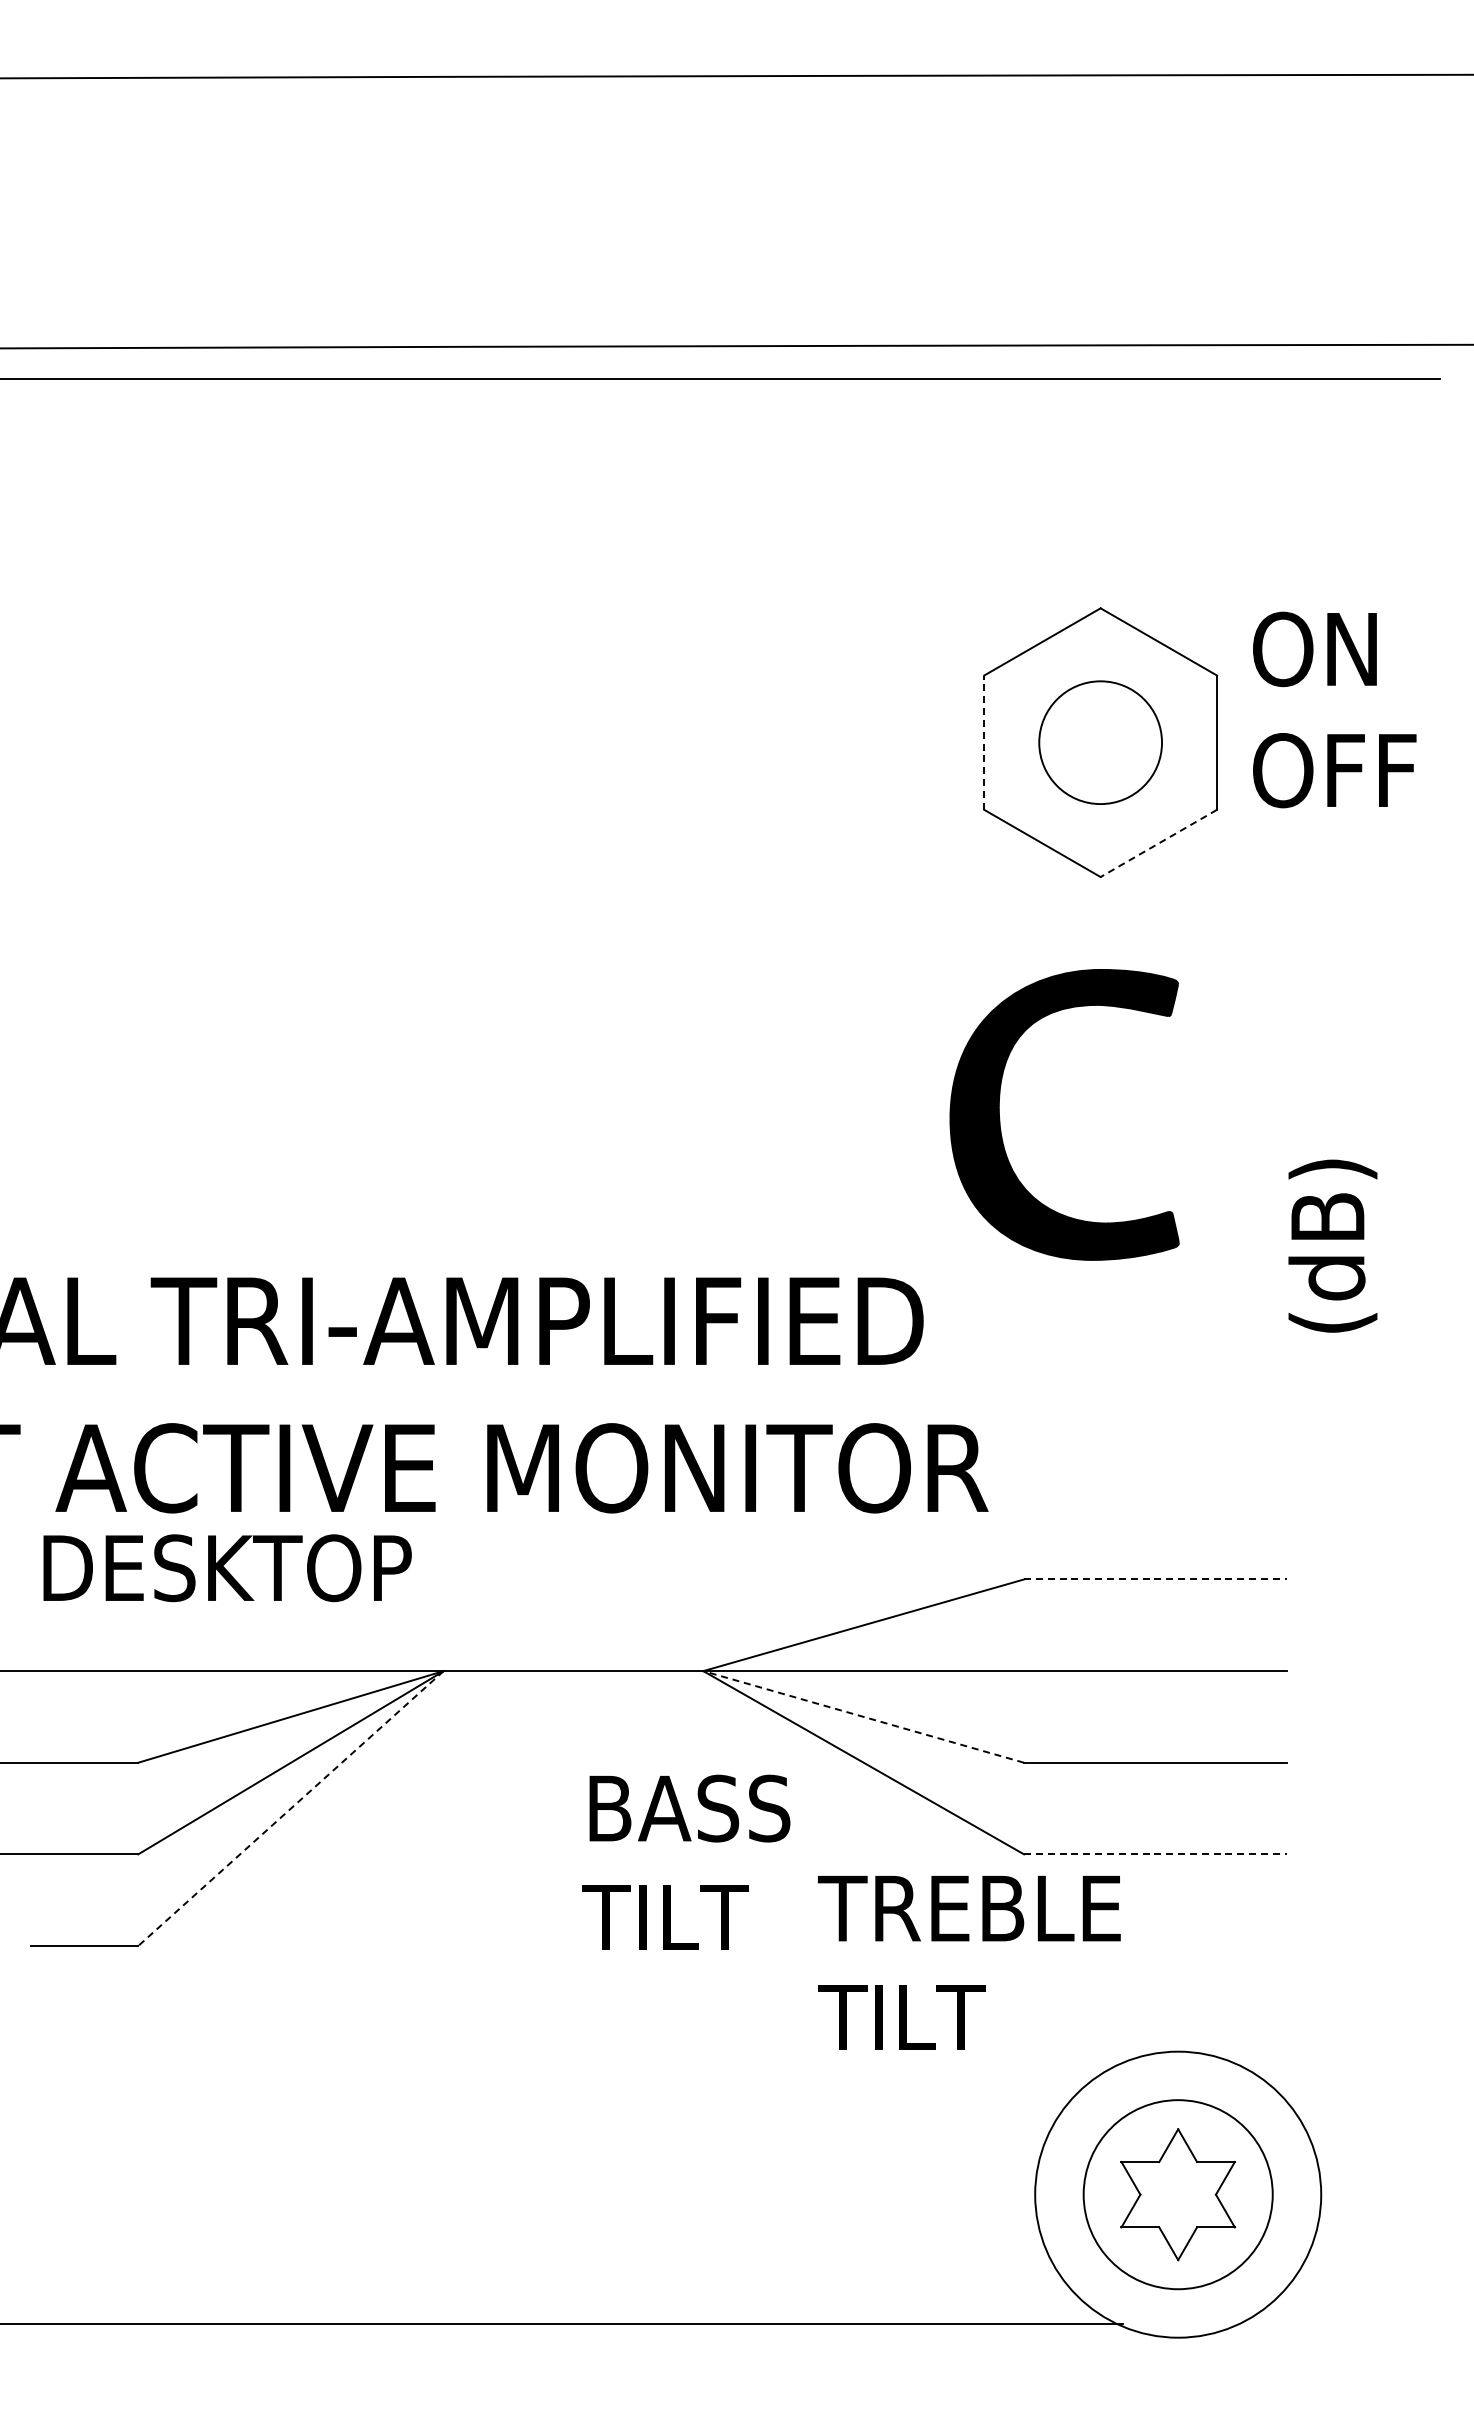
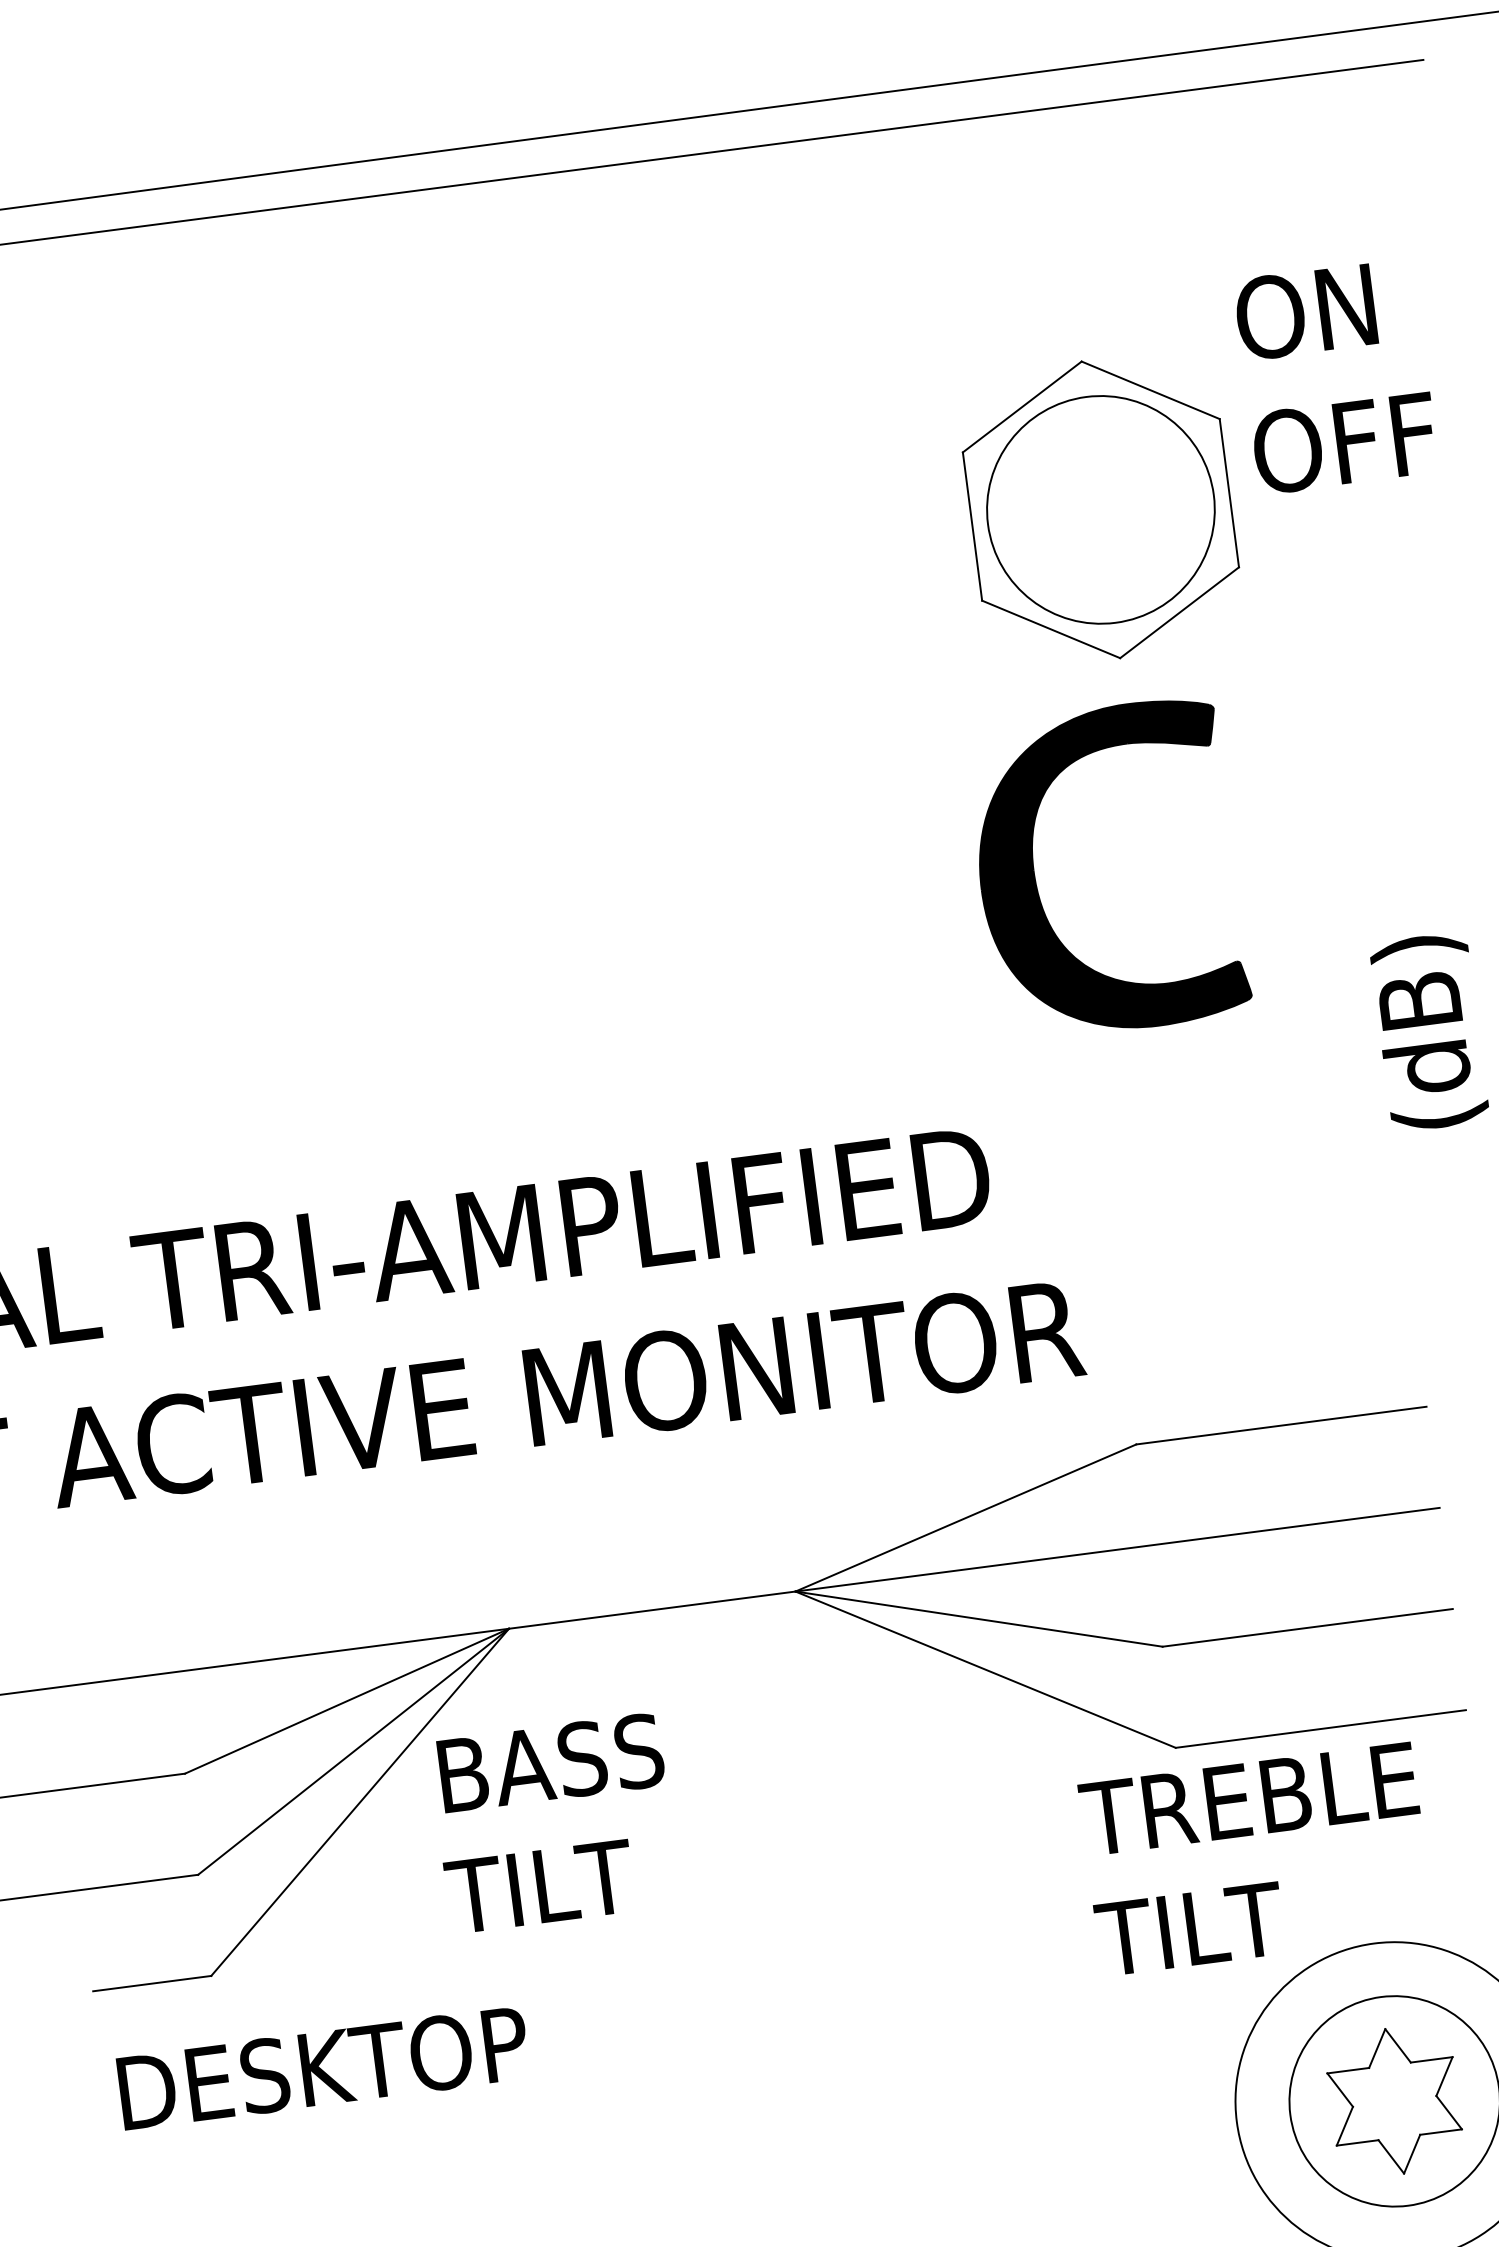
text: (1334, 709) -> (1335, 375), moved
line: (984, 742) -> (972, 526), dashed -> solid
circle: (1100, 742) -> (1100, 509), size x1.67
line: (1158, 843) -> (1179, 612), dashed -> solid
part: (1000, 1118) -> (1036, 882), moved
text: (227, 1568) -> (323, 2068), moved
line: (1155, 1579) -> (1281, 1425), dashed -> solid
line: (863, 1716) -> (978, 1618), dashed -> solid
line: (290, 1808) -> (359, 1802), dashed -> solid
line: (1155, 1854) -> (1320, 1729), dashed -> solid
text: (686, 1861) -> (555, 1821), moved
text: (969, 1962) -> (1256, 1858), moved

